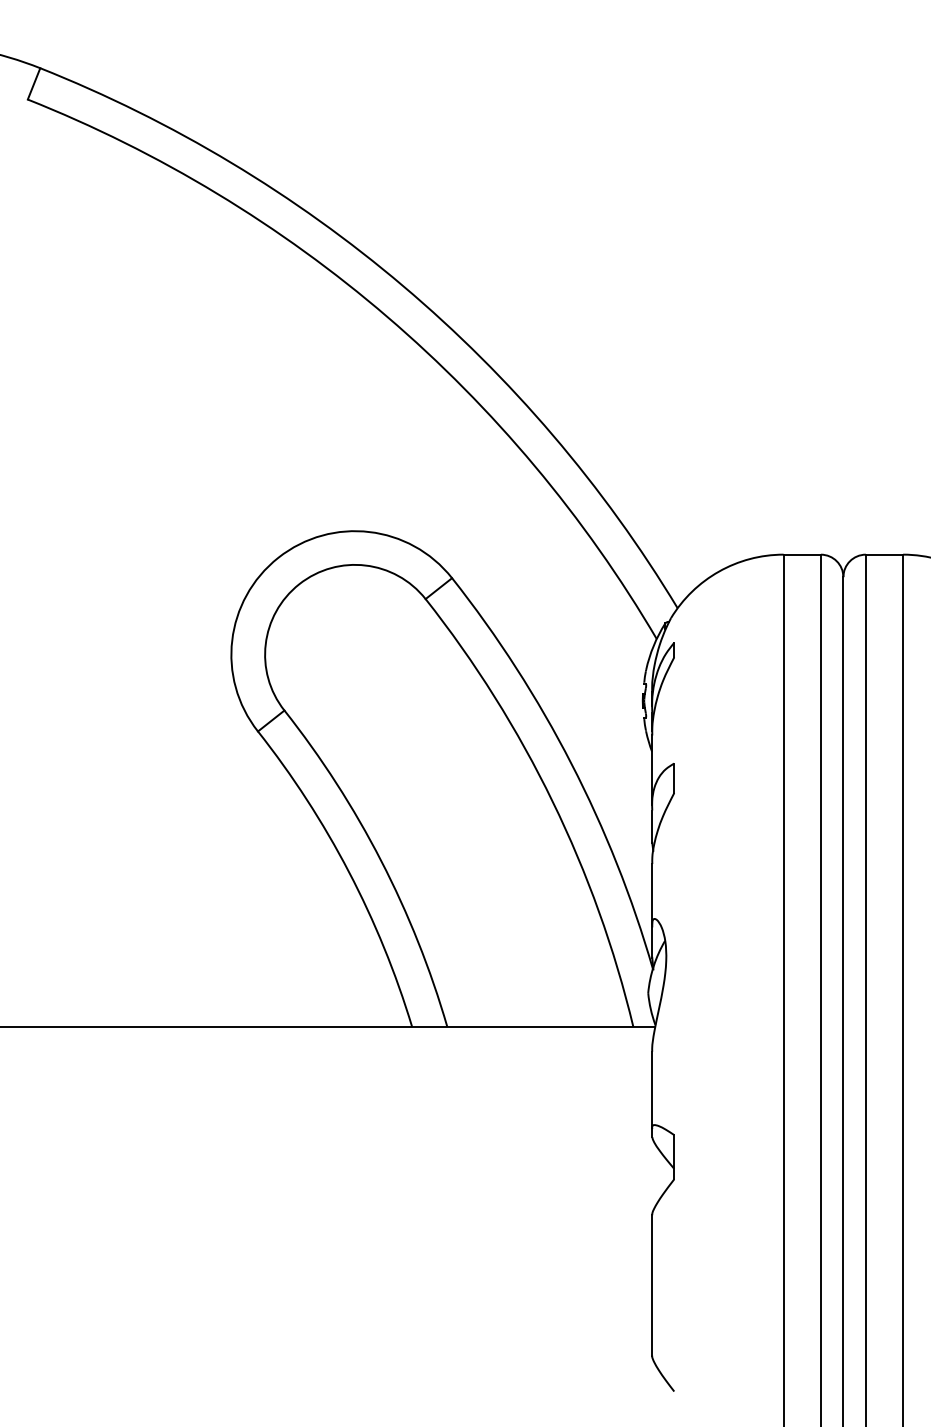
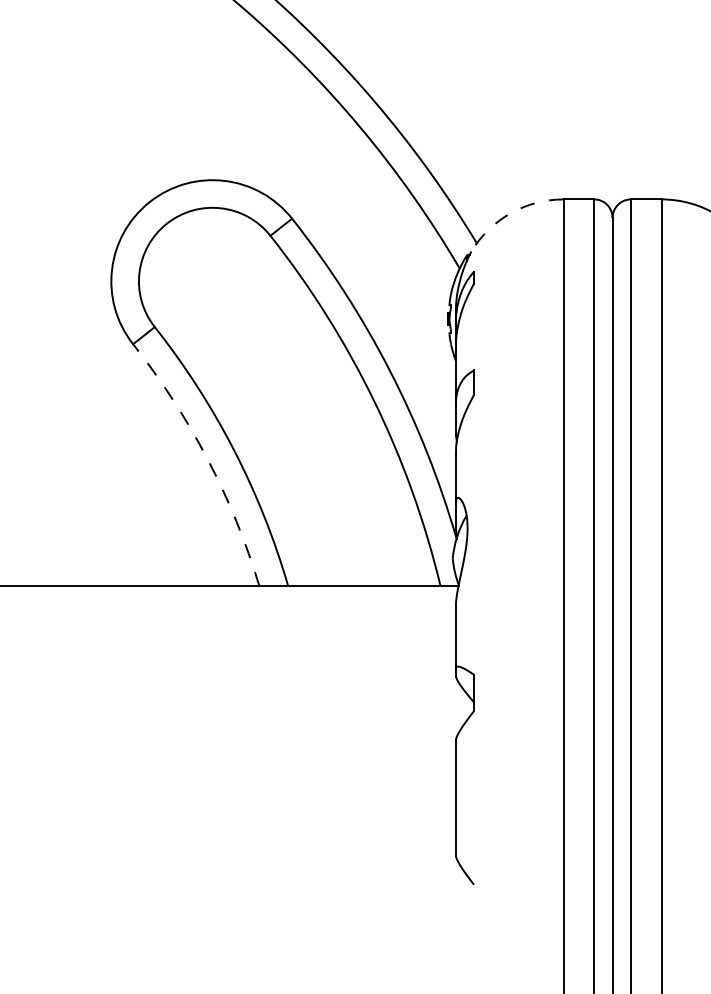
arc: (718, 571) -> (510, 213), solid -> dashed
arc: (348, 871) -> (207, 458), solid -> dashed

